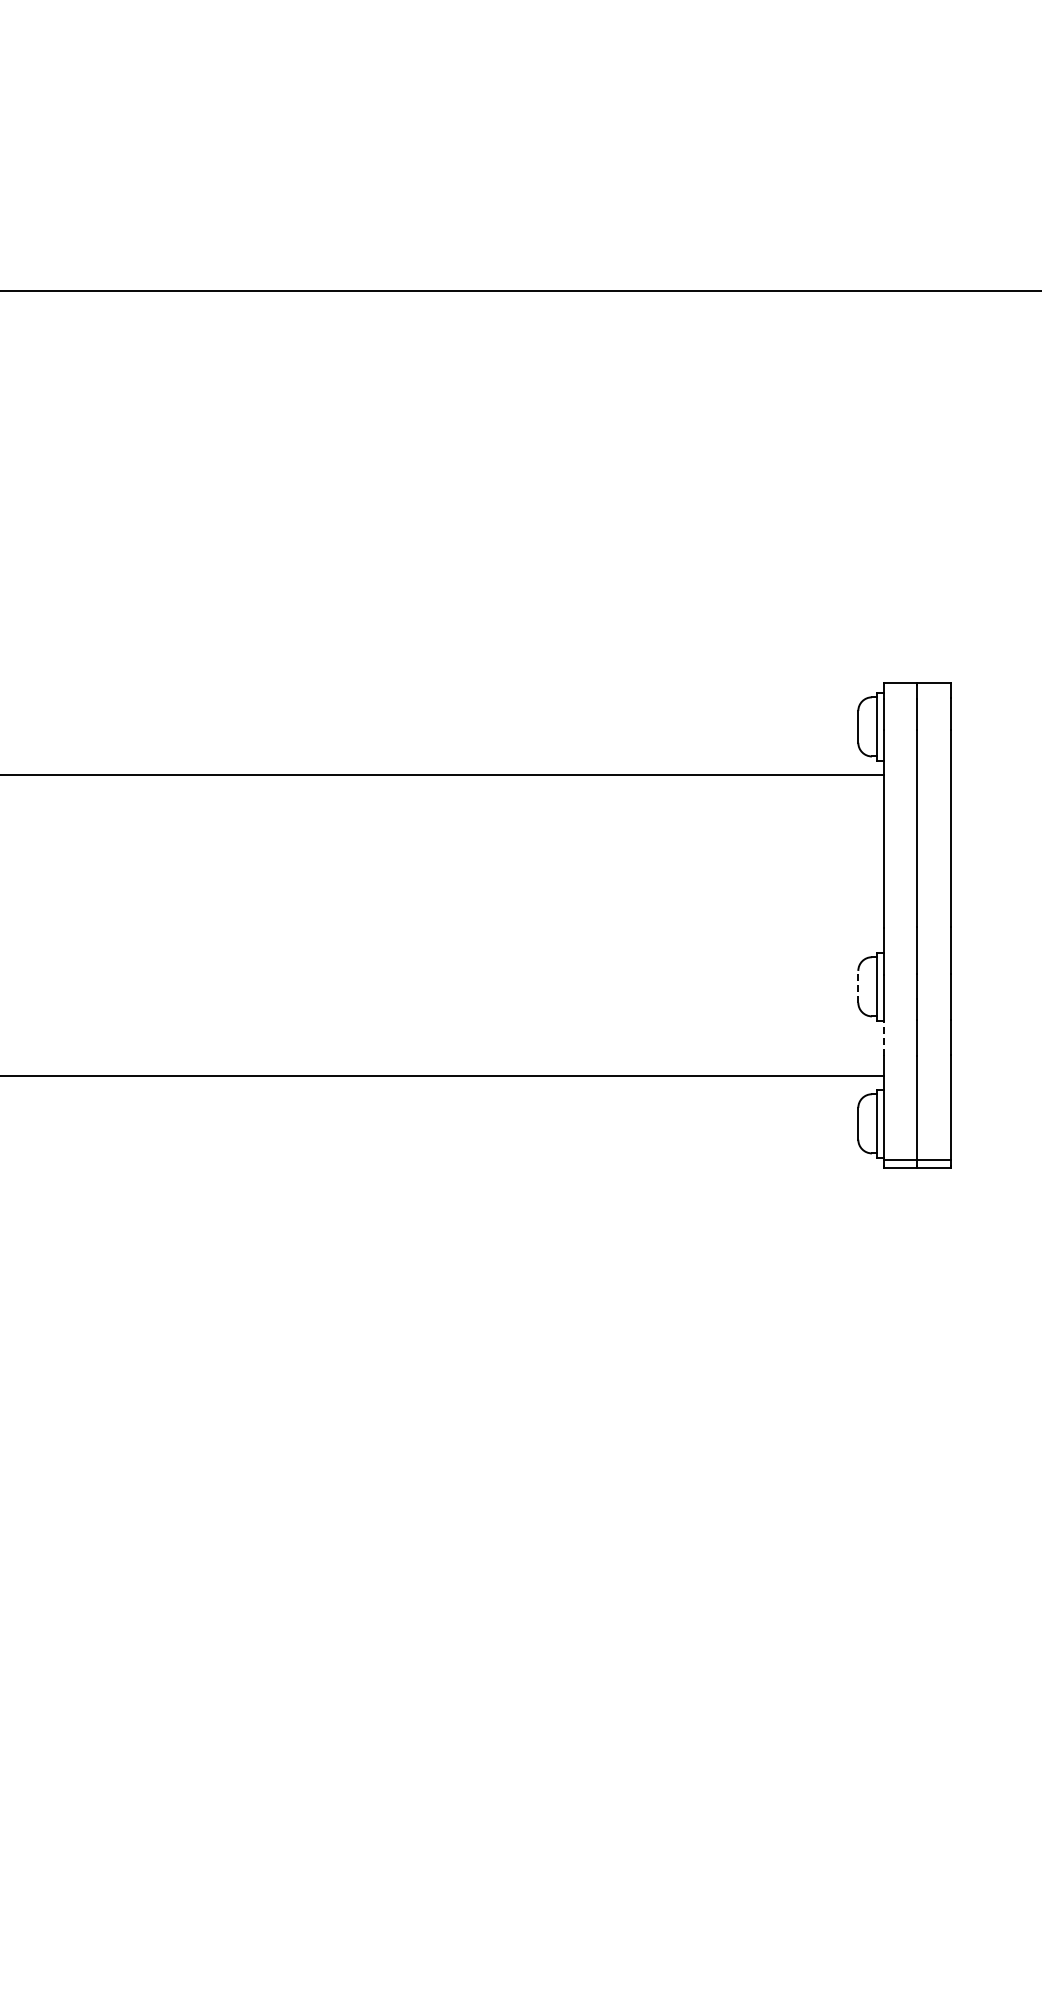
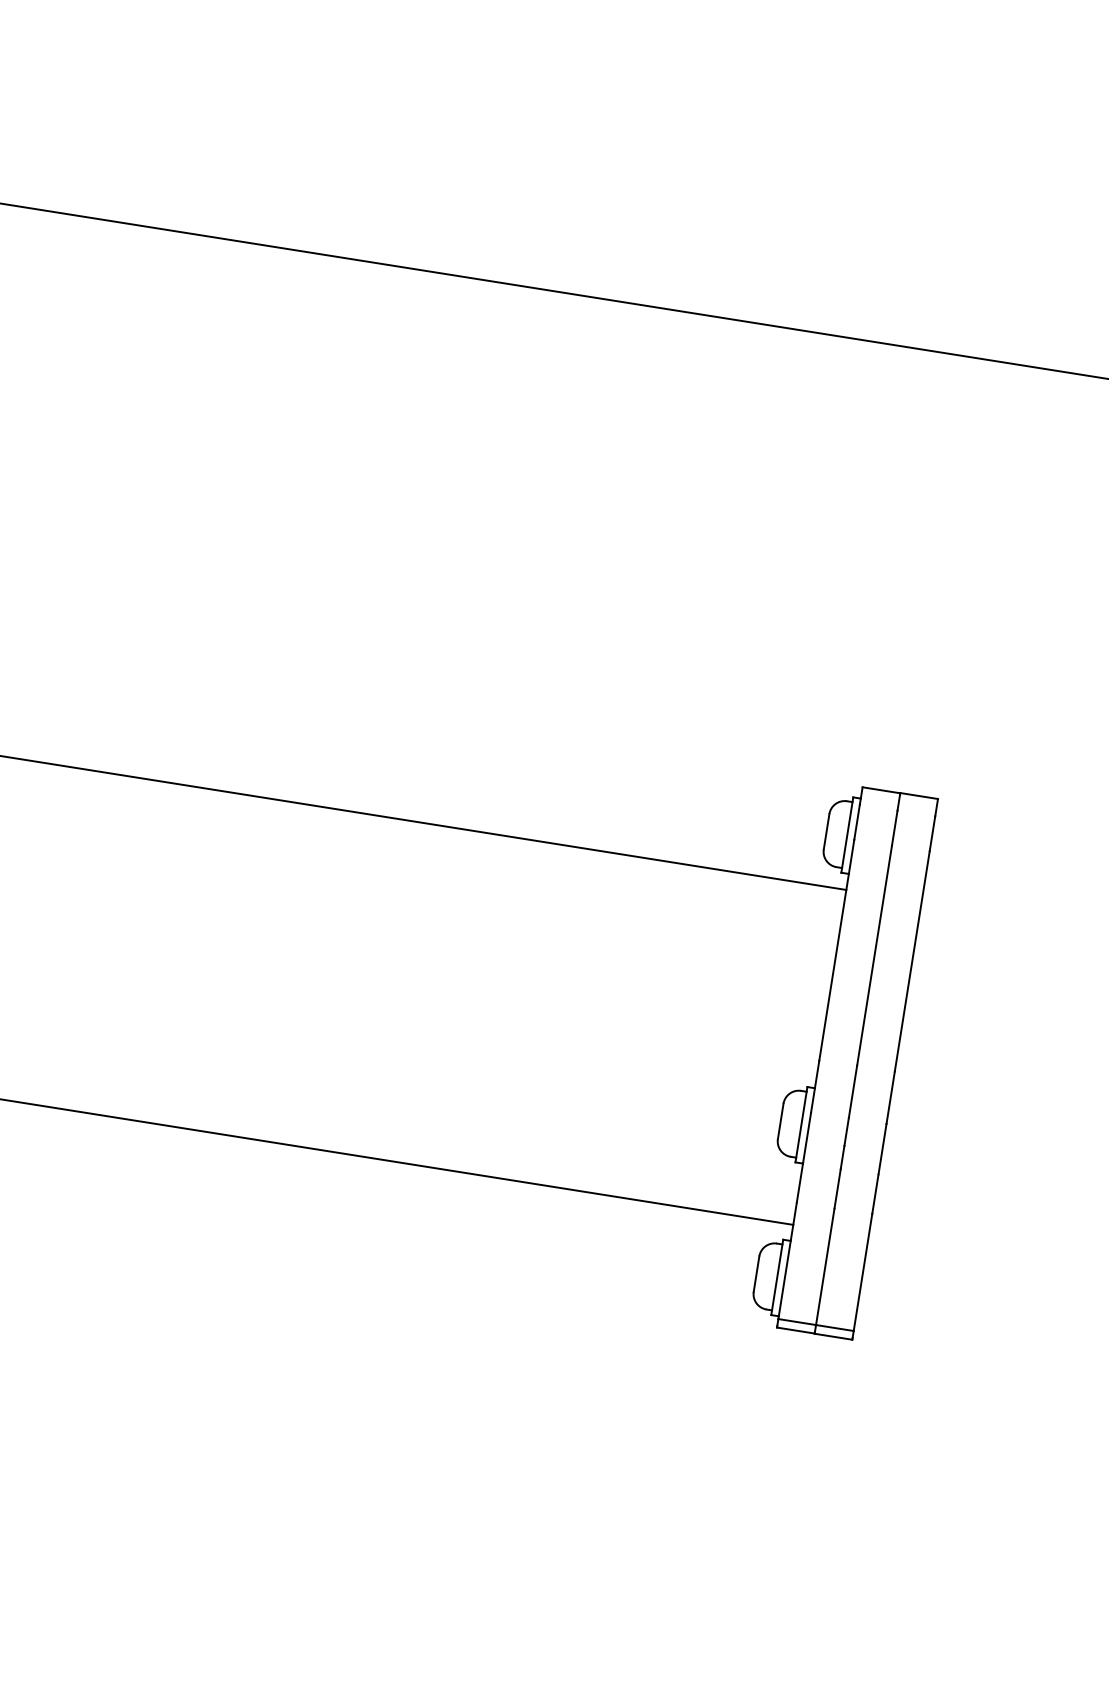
line: (858, 986) -> (780, 1121), dashed -> solid
line: (883, 1037) -> (799, 1182), dashed -> solid

